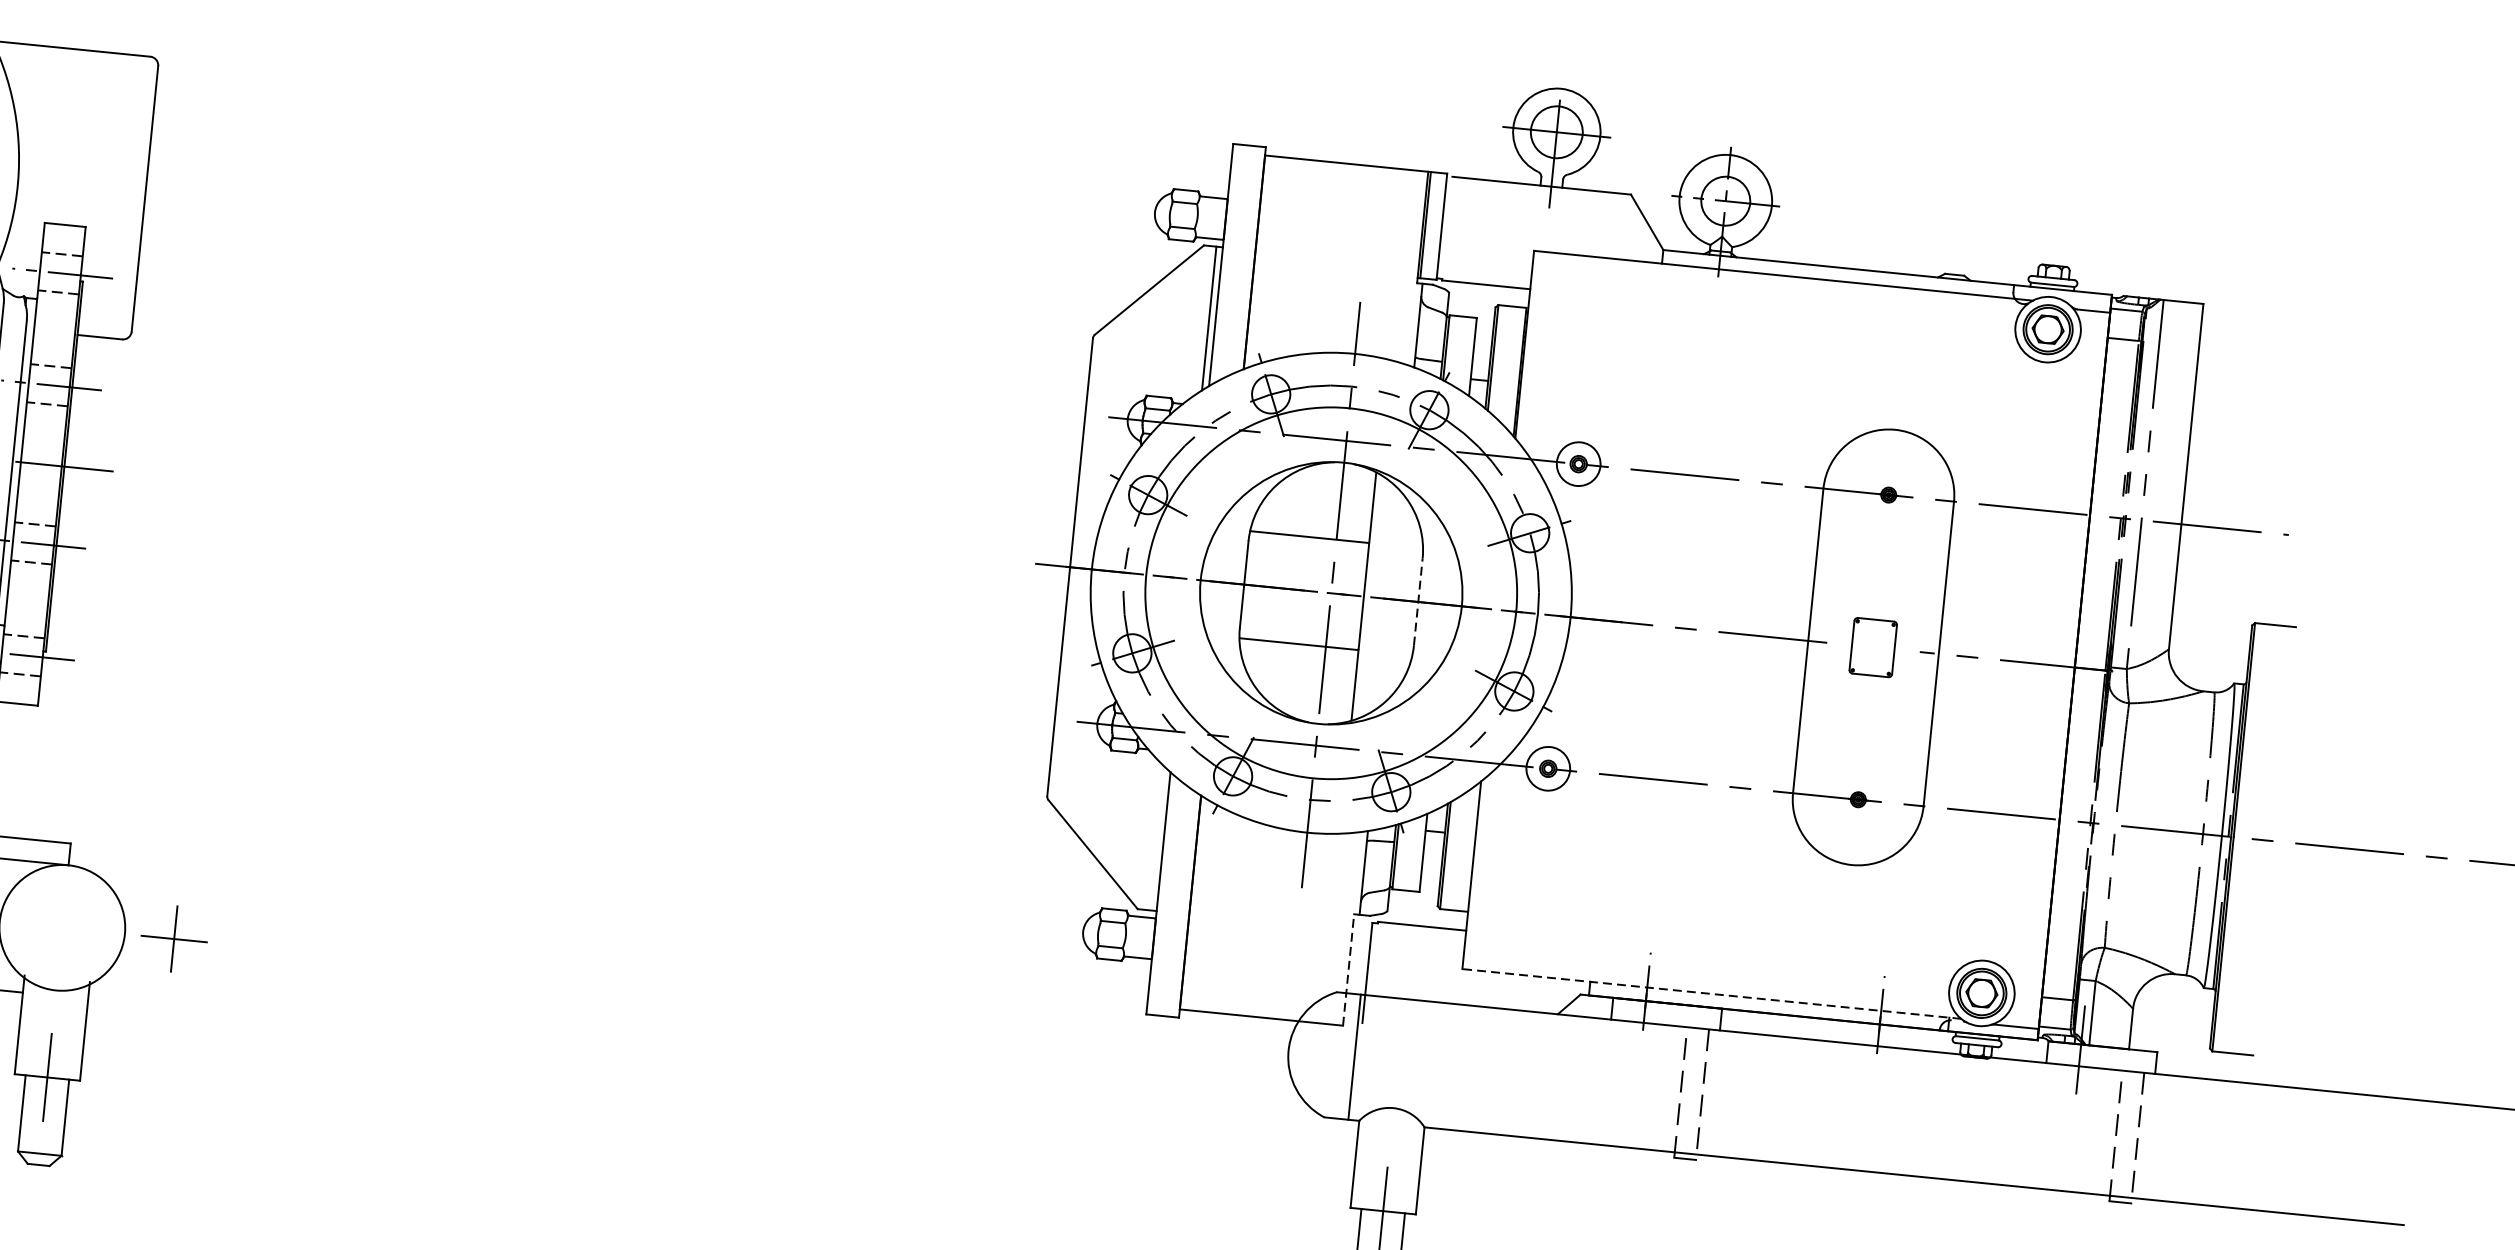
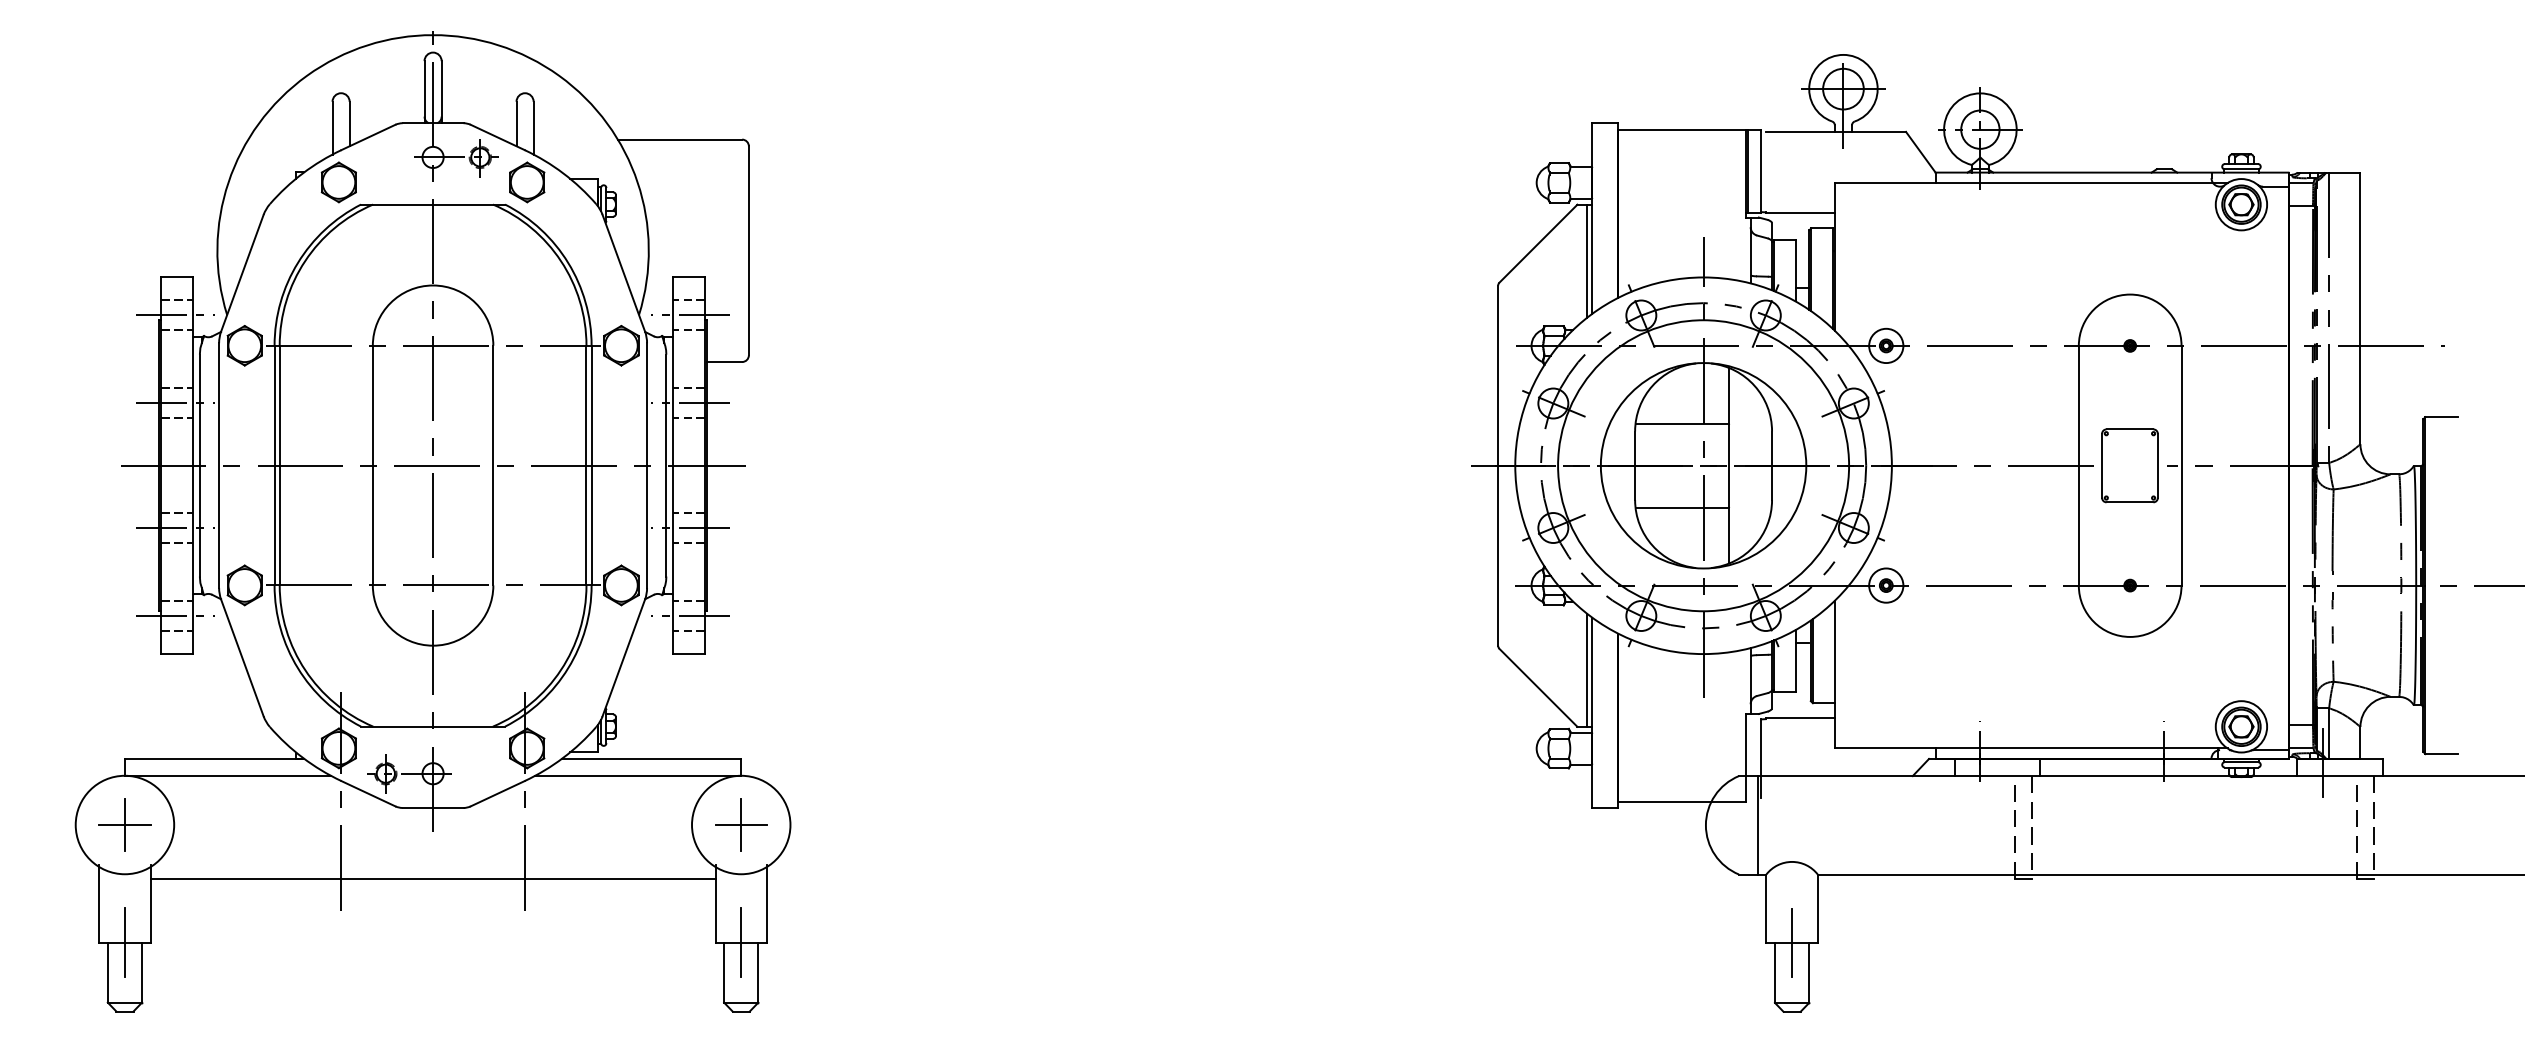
line: (1418, 601) -> (1772, 465), dashed -> solid
part: (1872, 647) -> (2129, 465), size x1.67
line: (1157, 837) -> (1587, 669), added
part: (174, 938) -> (741, 824), moved
line: (1348, 969) -> (1746, 757), dashed -> solid
line: (1710, 994) -> (2030, 748), dashed -> solid

